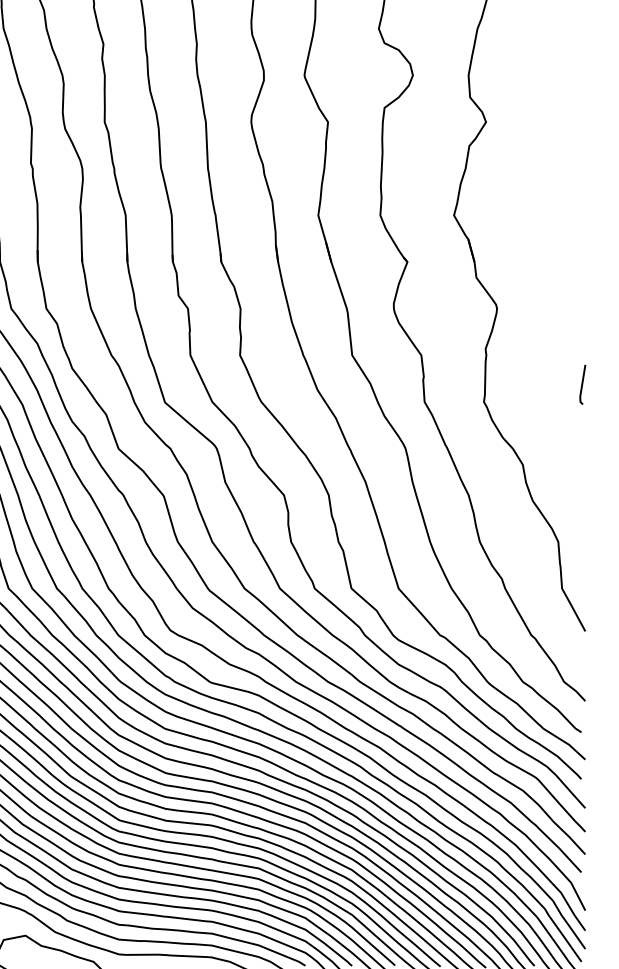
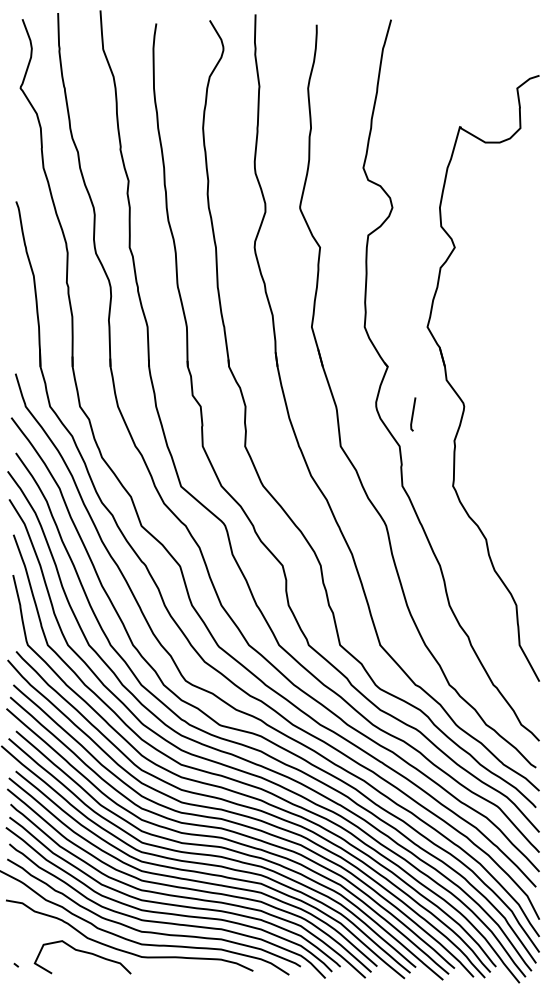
line: (583, 384) -> (413, 414), moved

